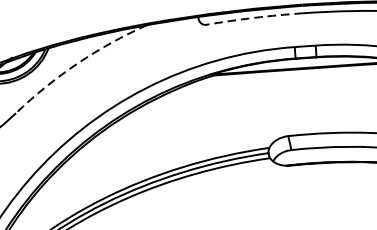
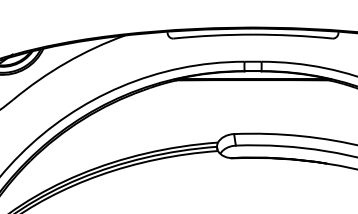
arc: (254, 17) -> (213, 35), dashed -> solid
arc: (77, 63) -> (66, 62), dashed -> solid

